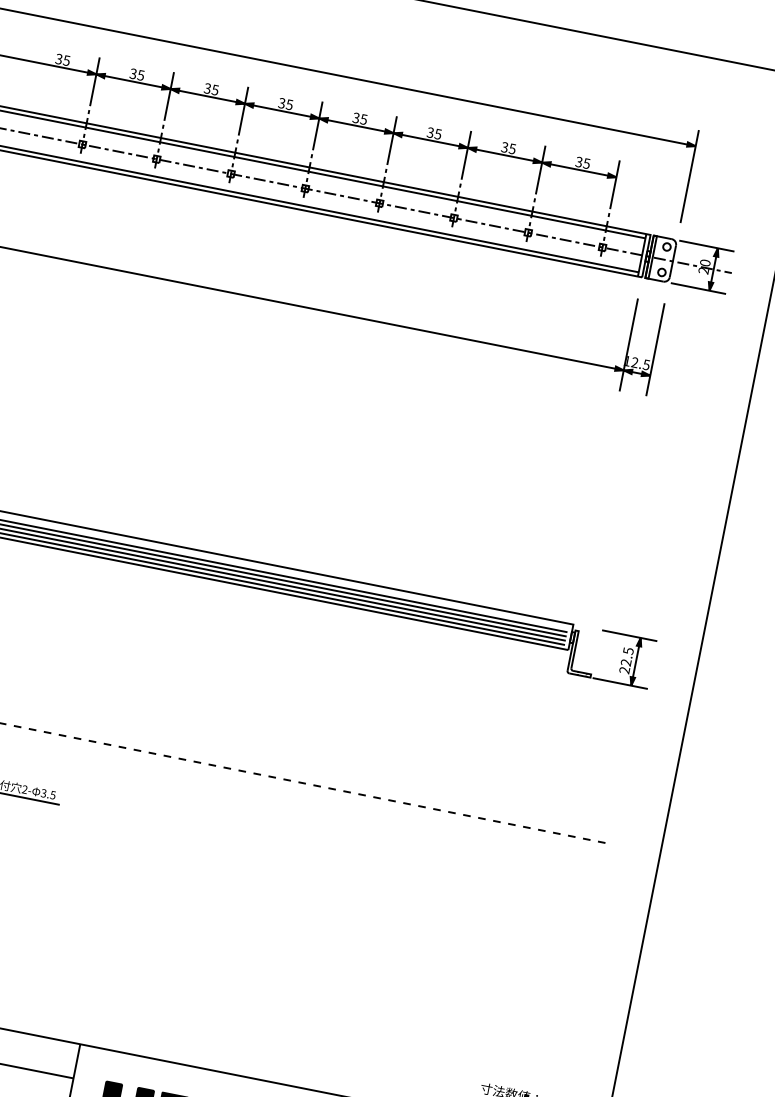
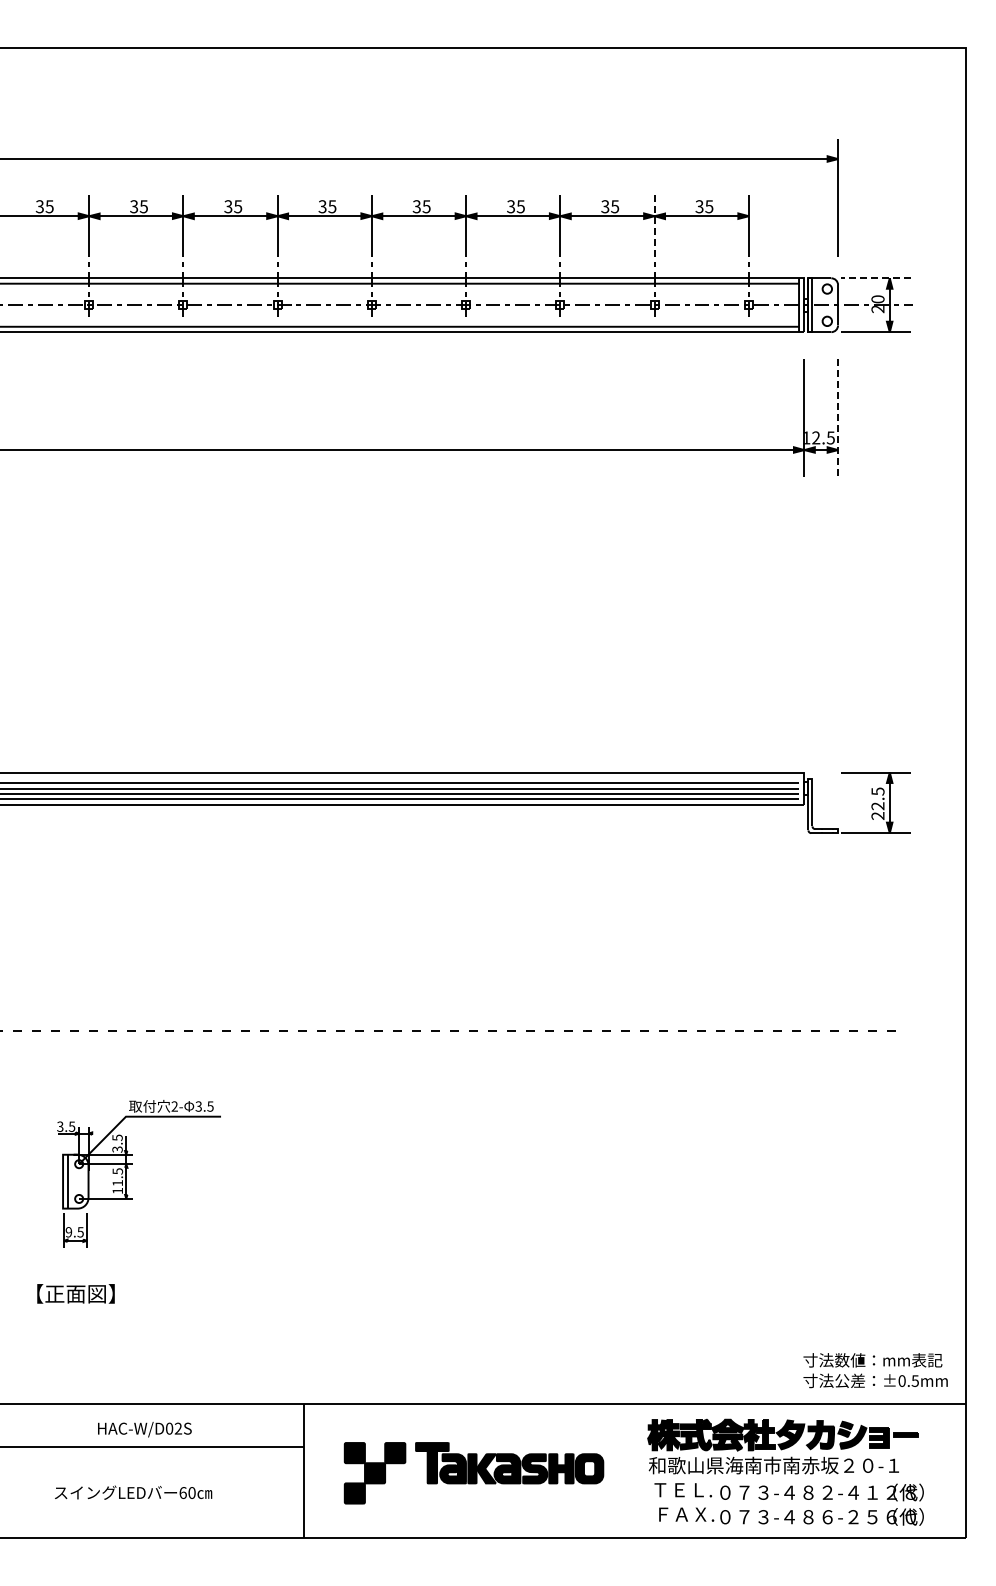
line: (540, 169) -> (654, 225), solid -> dashed
line: (706, 246) -> (875, 278), solid -> dashed
line: (655, 350) -> (838, 417), solid -> dashed

